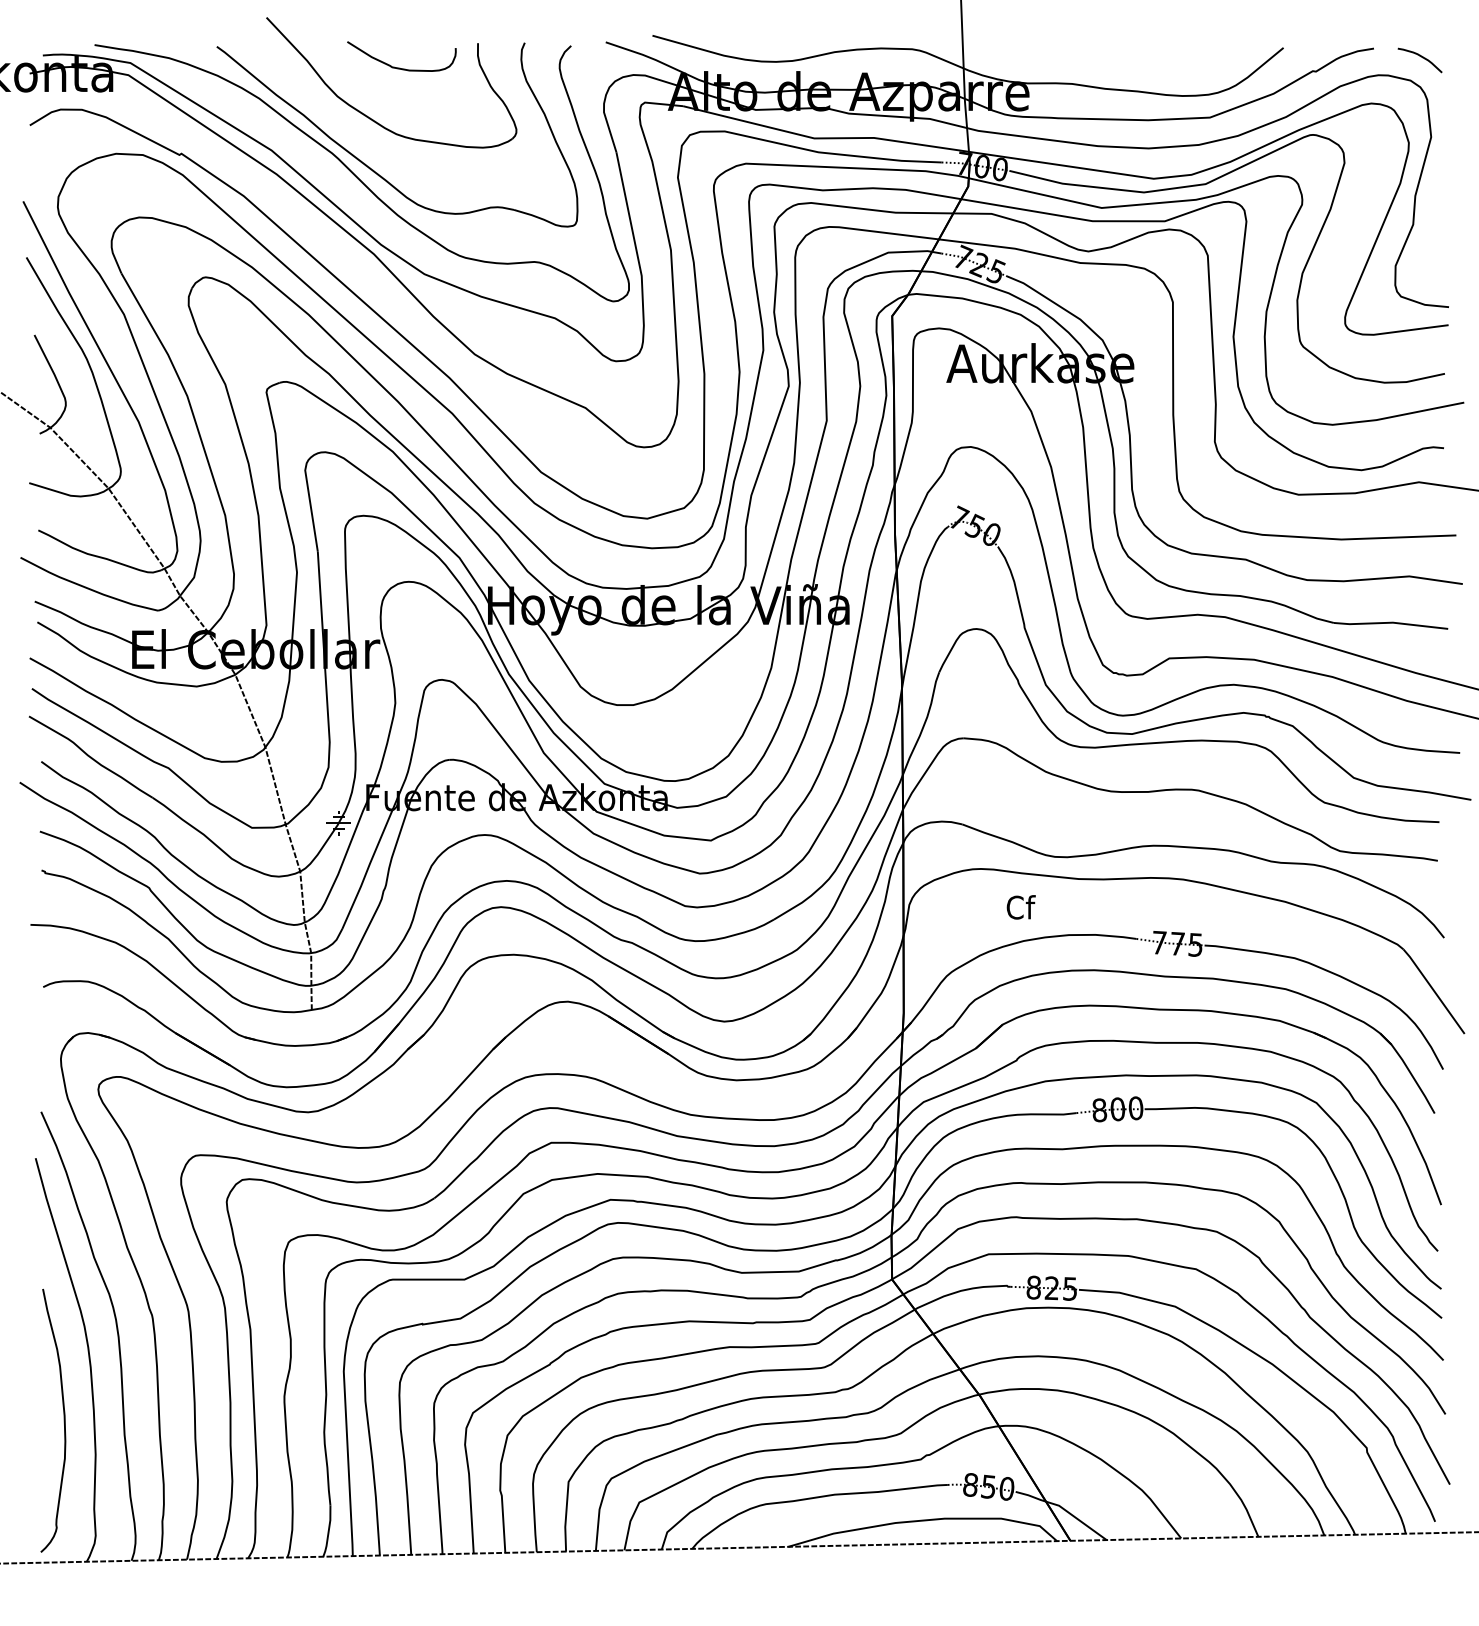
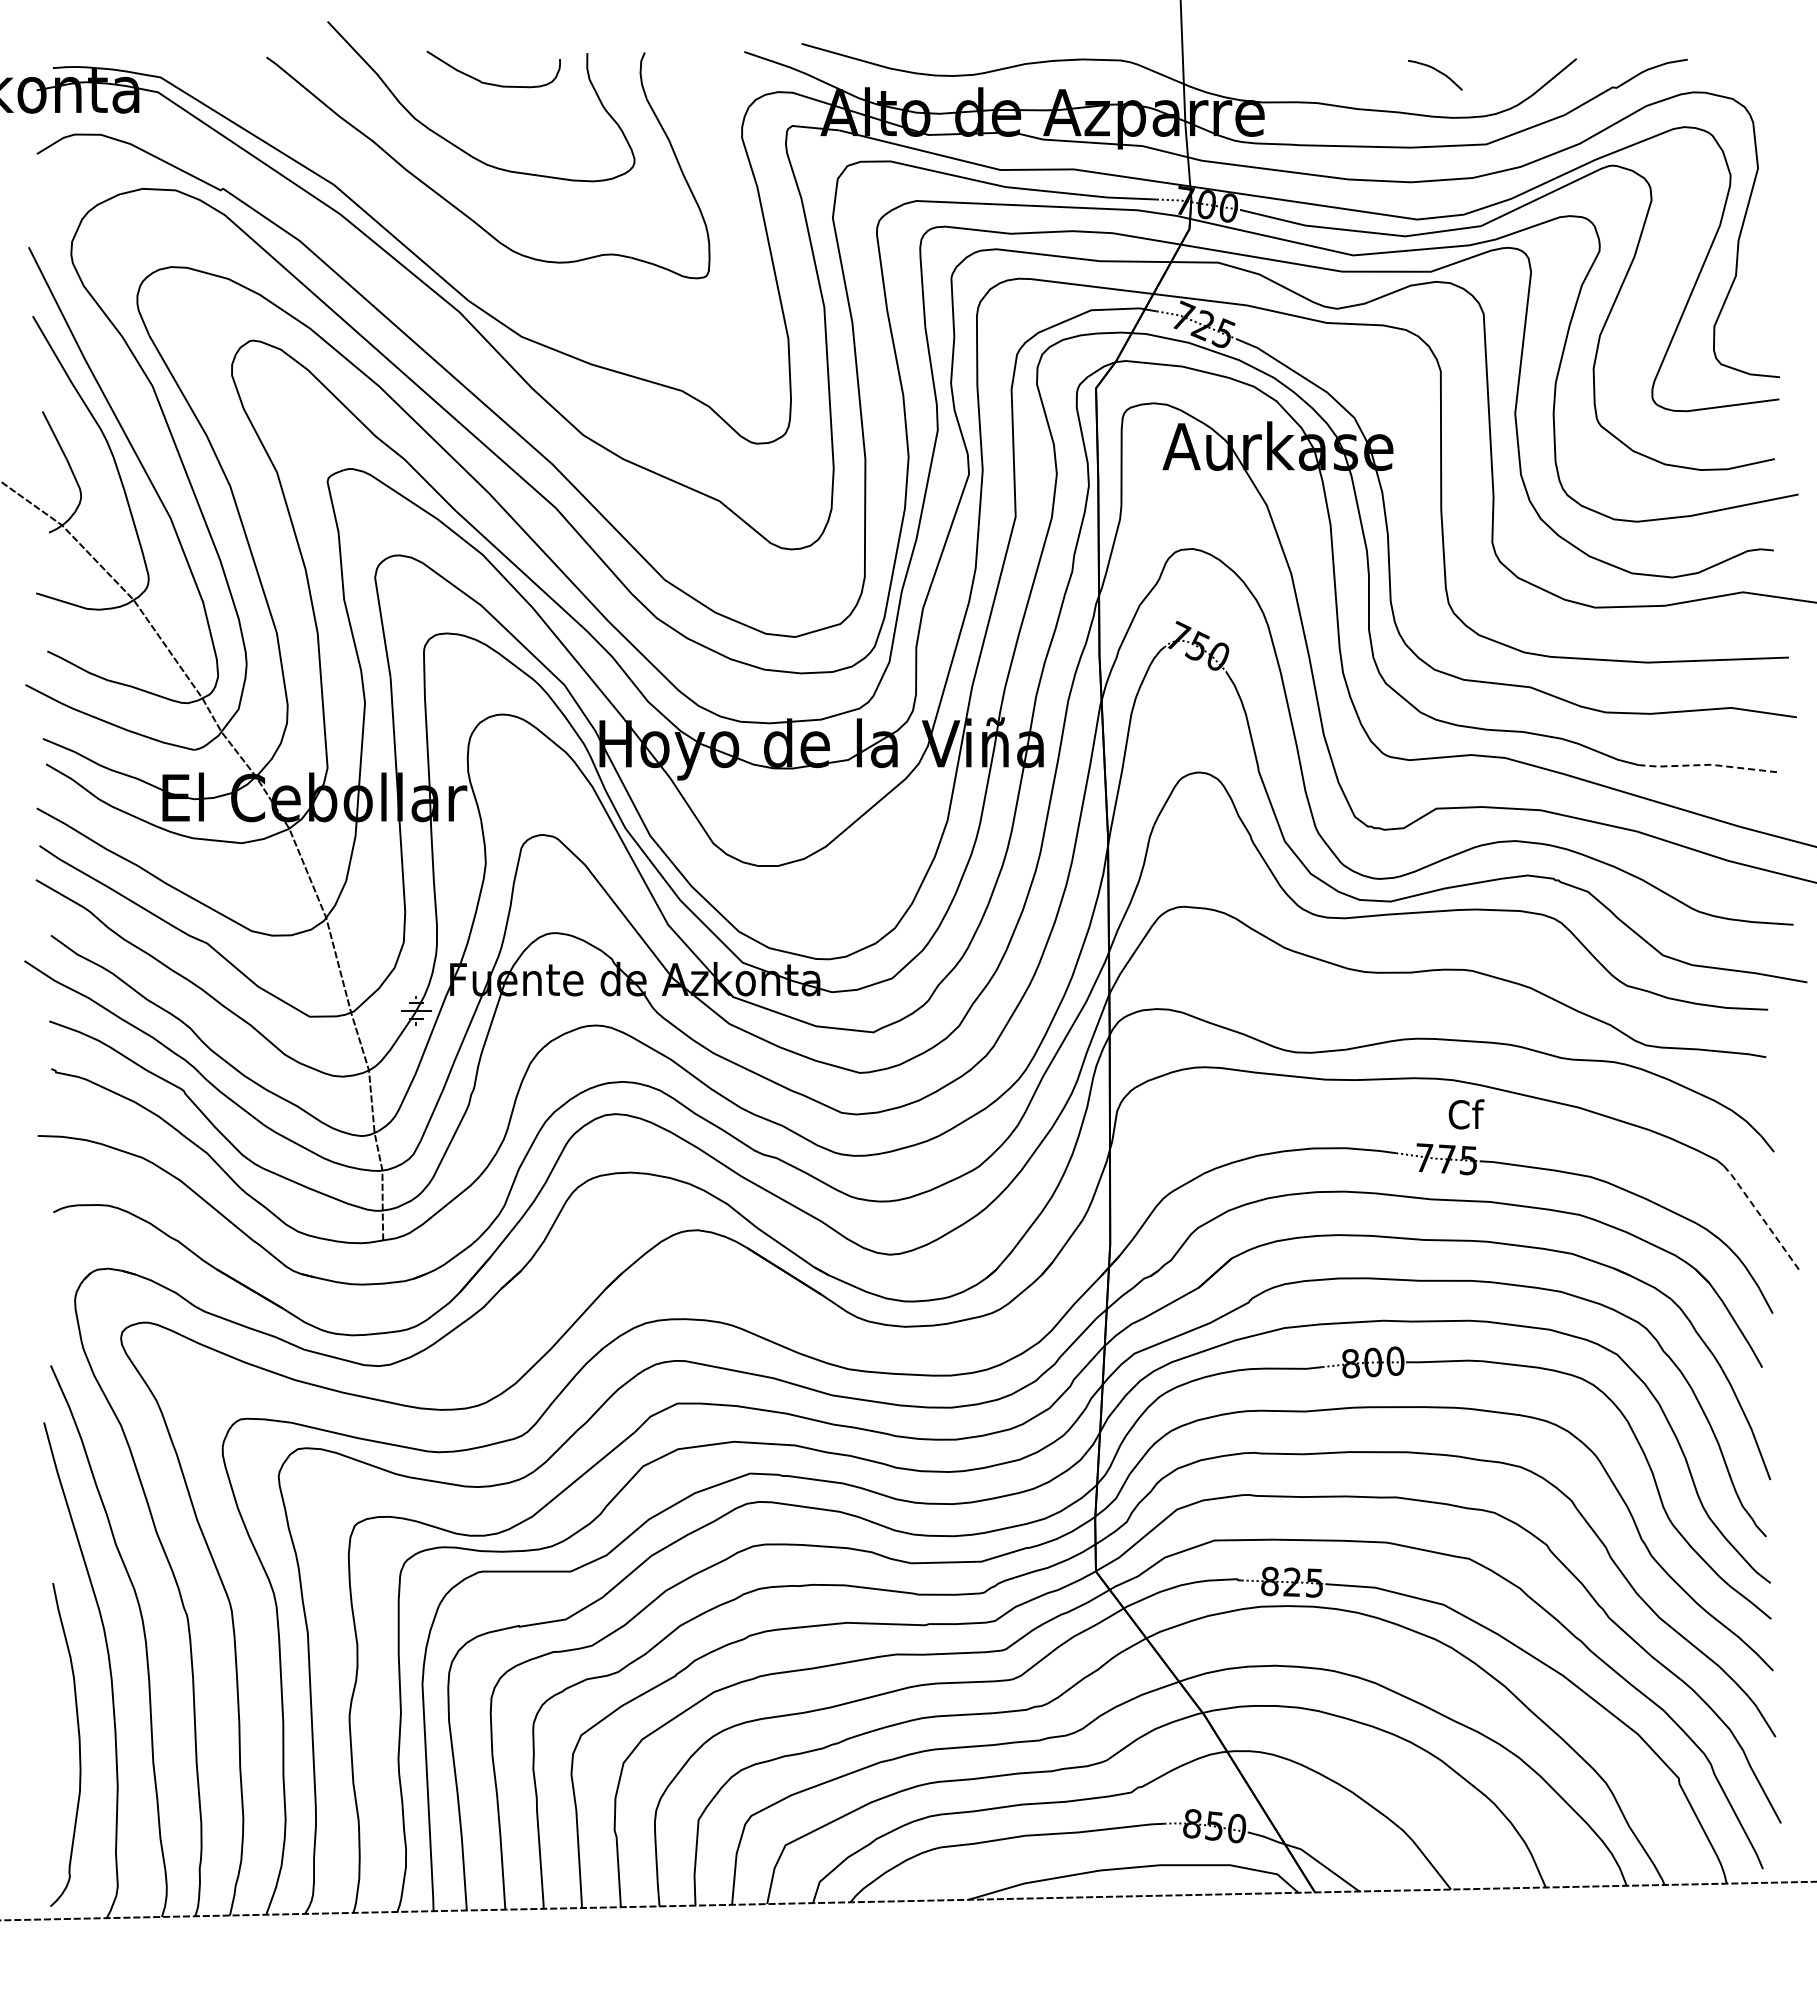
curve: (1420, 57) -> (1436, 71), moved
part: (357, 177) -> (439, 217), removed
line: (1391, 622) -> (1709, 764), solid -> dashed
text: (1021, 907) -> (1466, 1114), moved
line: (1434, 991) -> (1761, 1217), solid -> dashed

